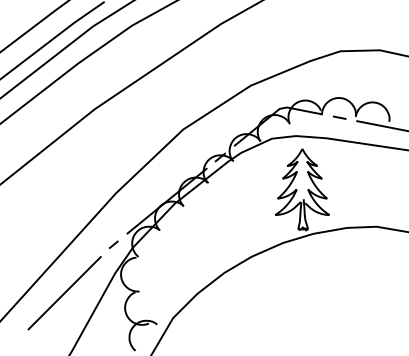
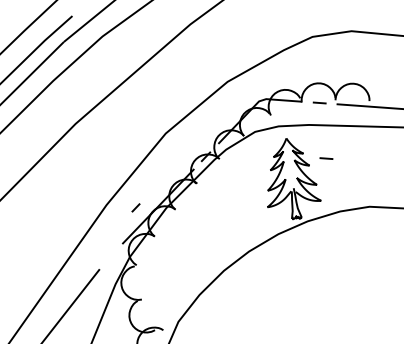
line: (339, 173) -> (326, 158), added
line: (113, 244) -> (135, 207), moved

